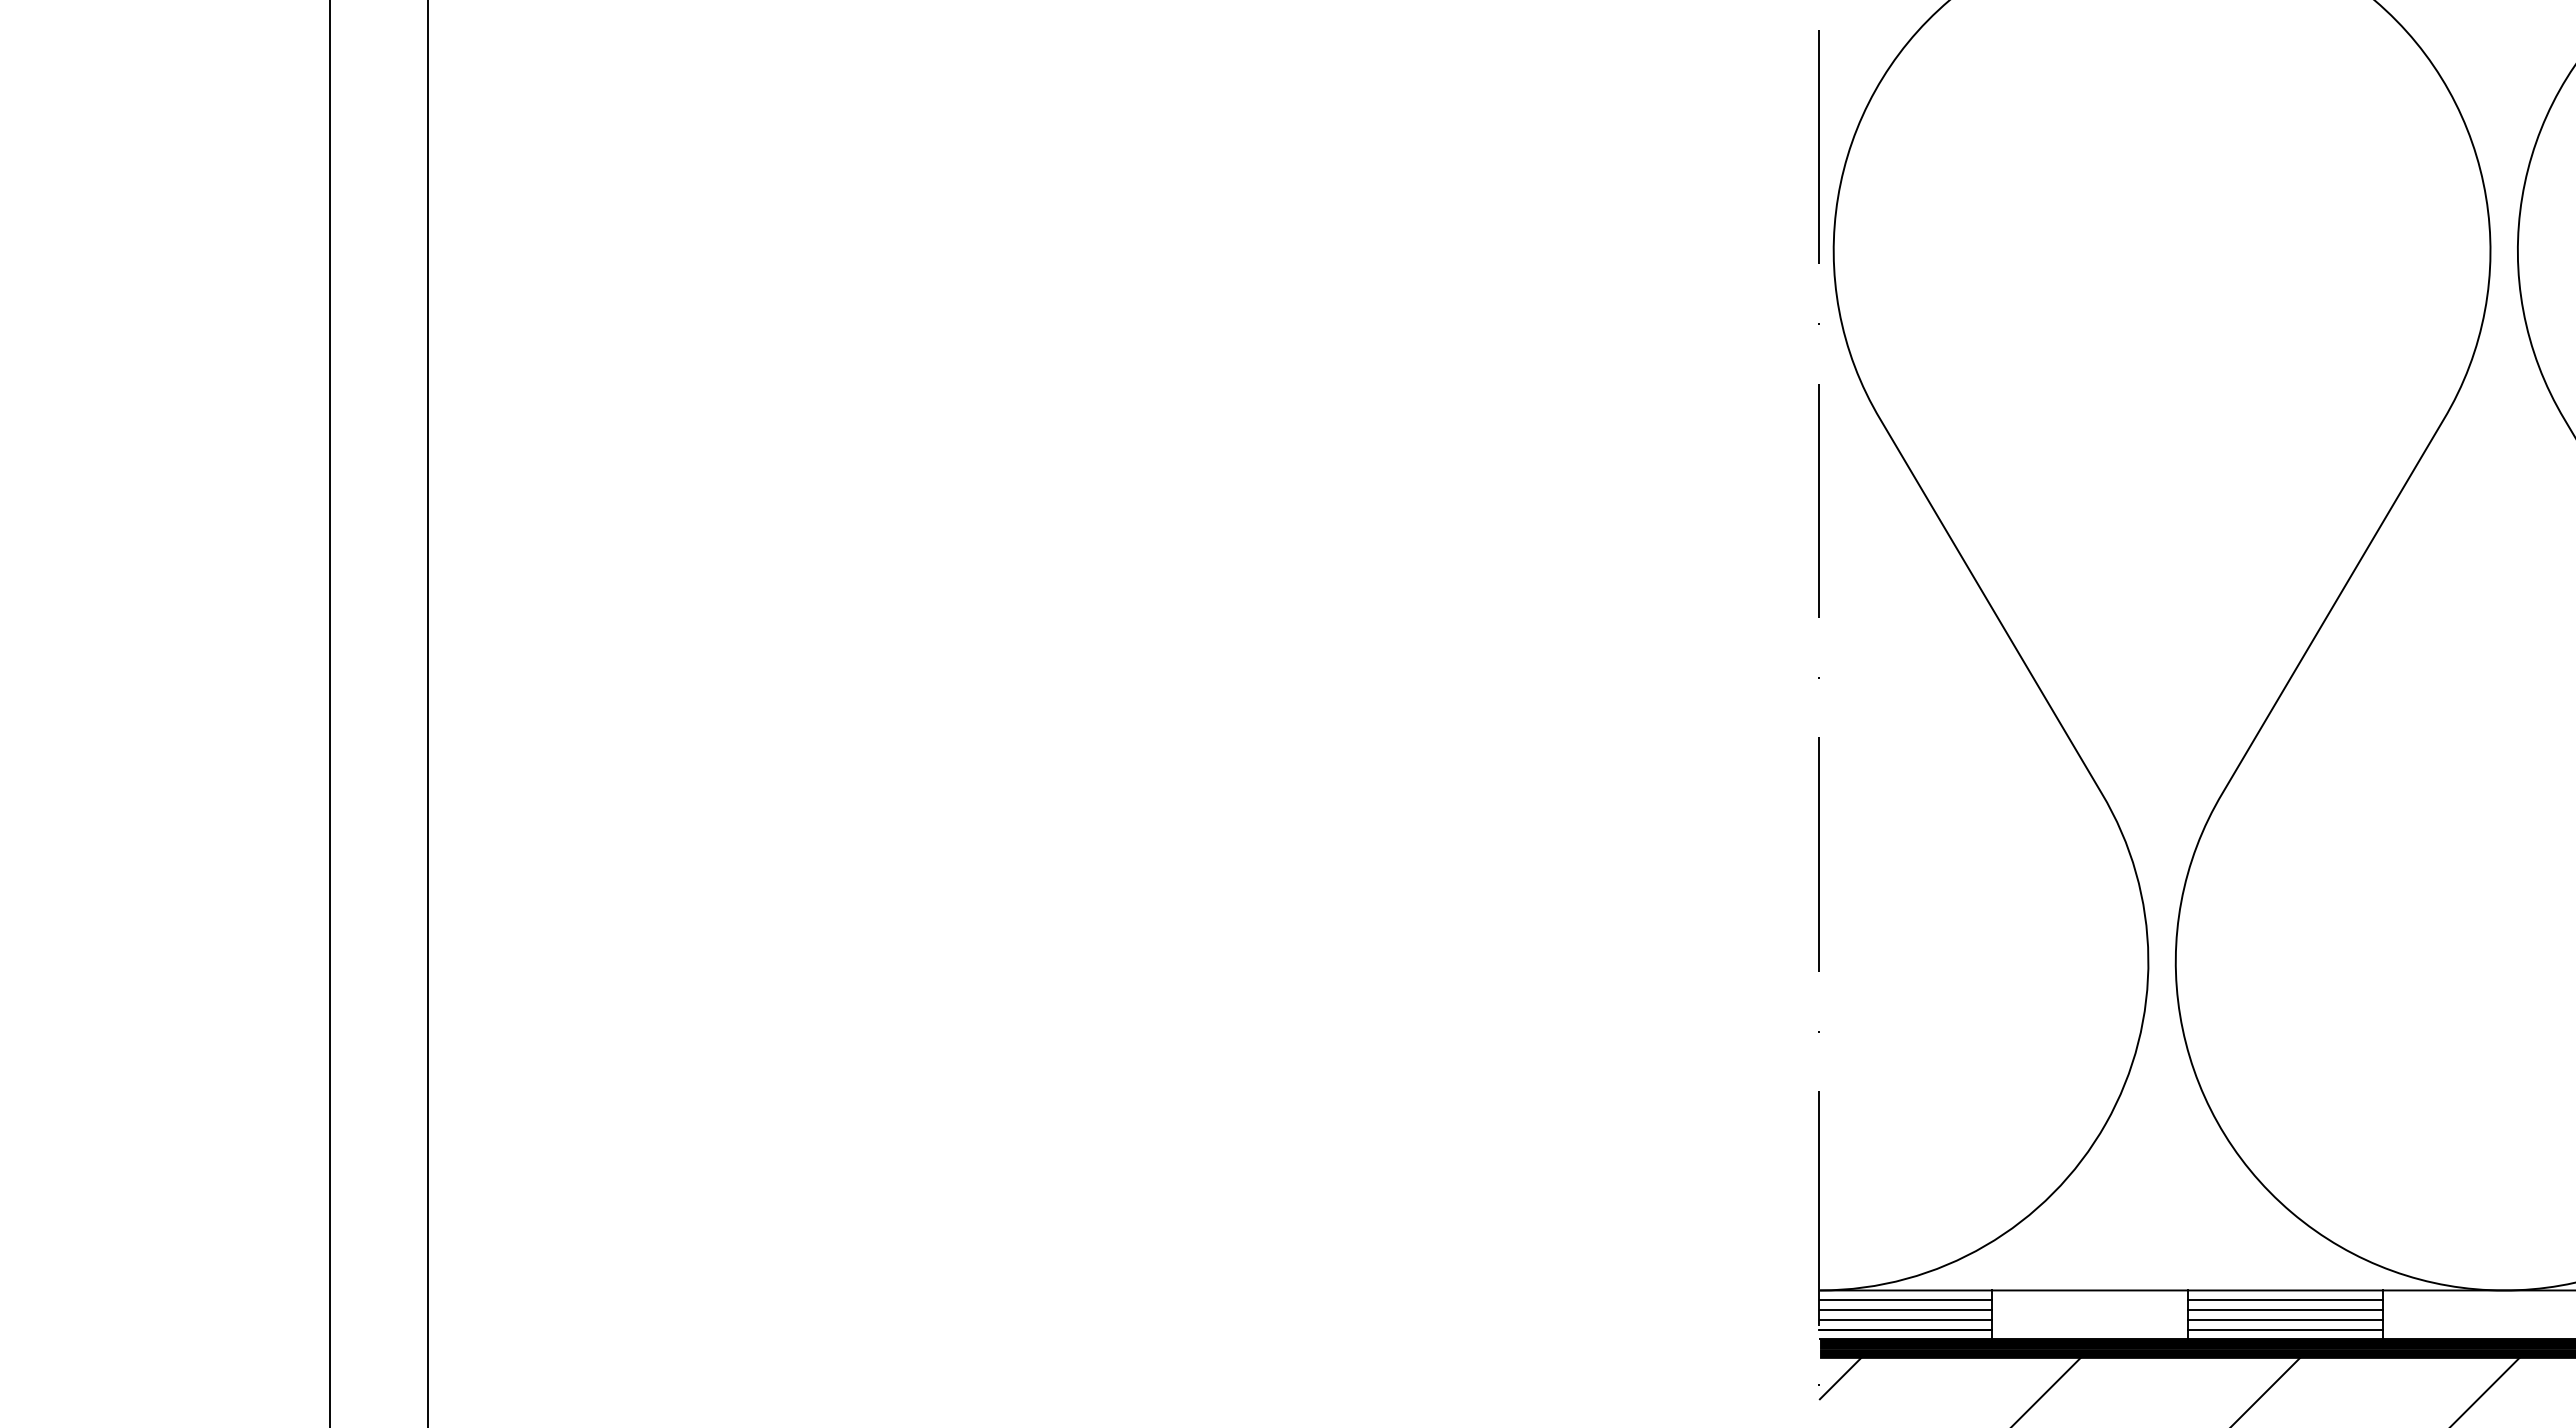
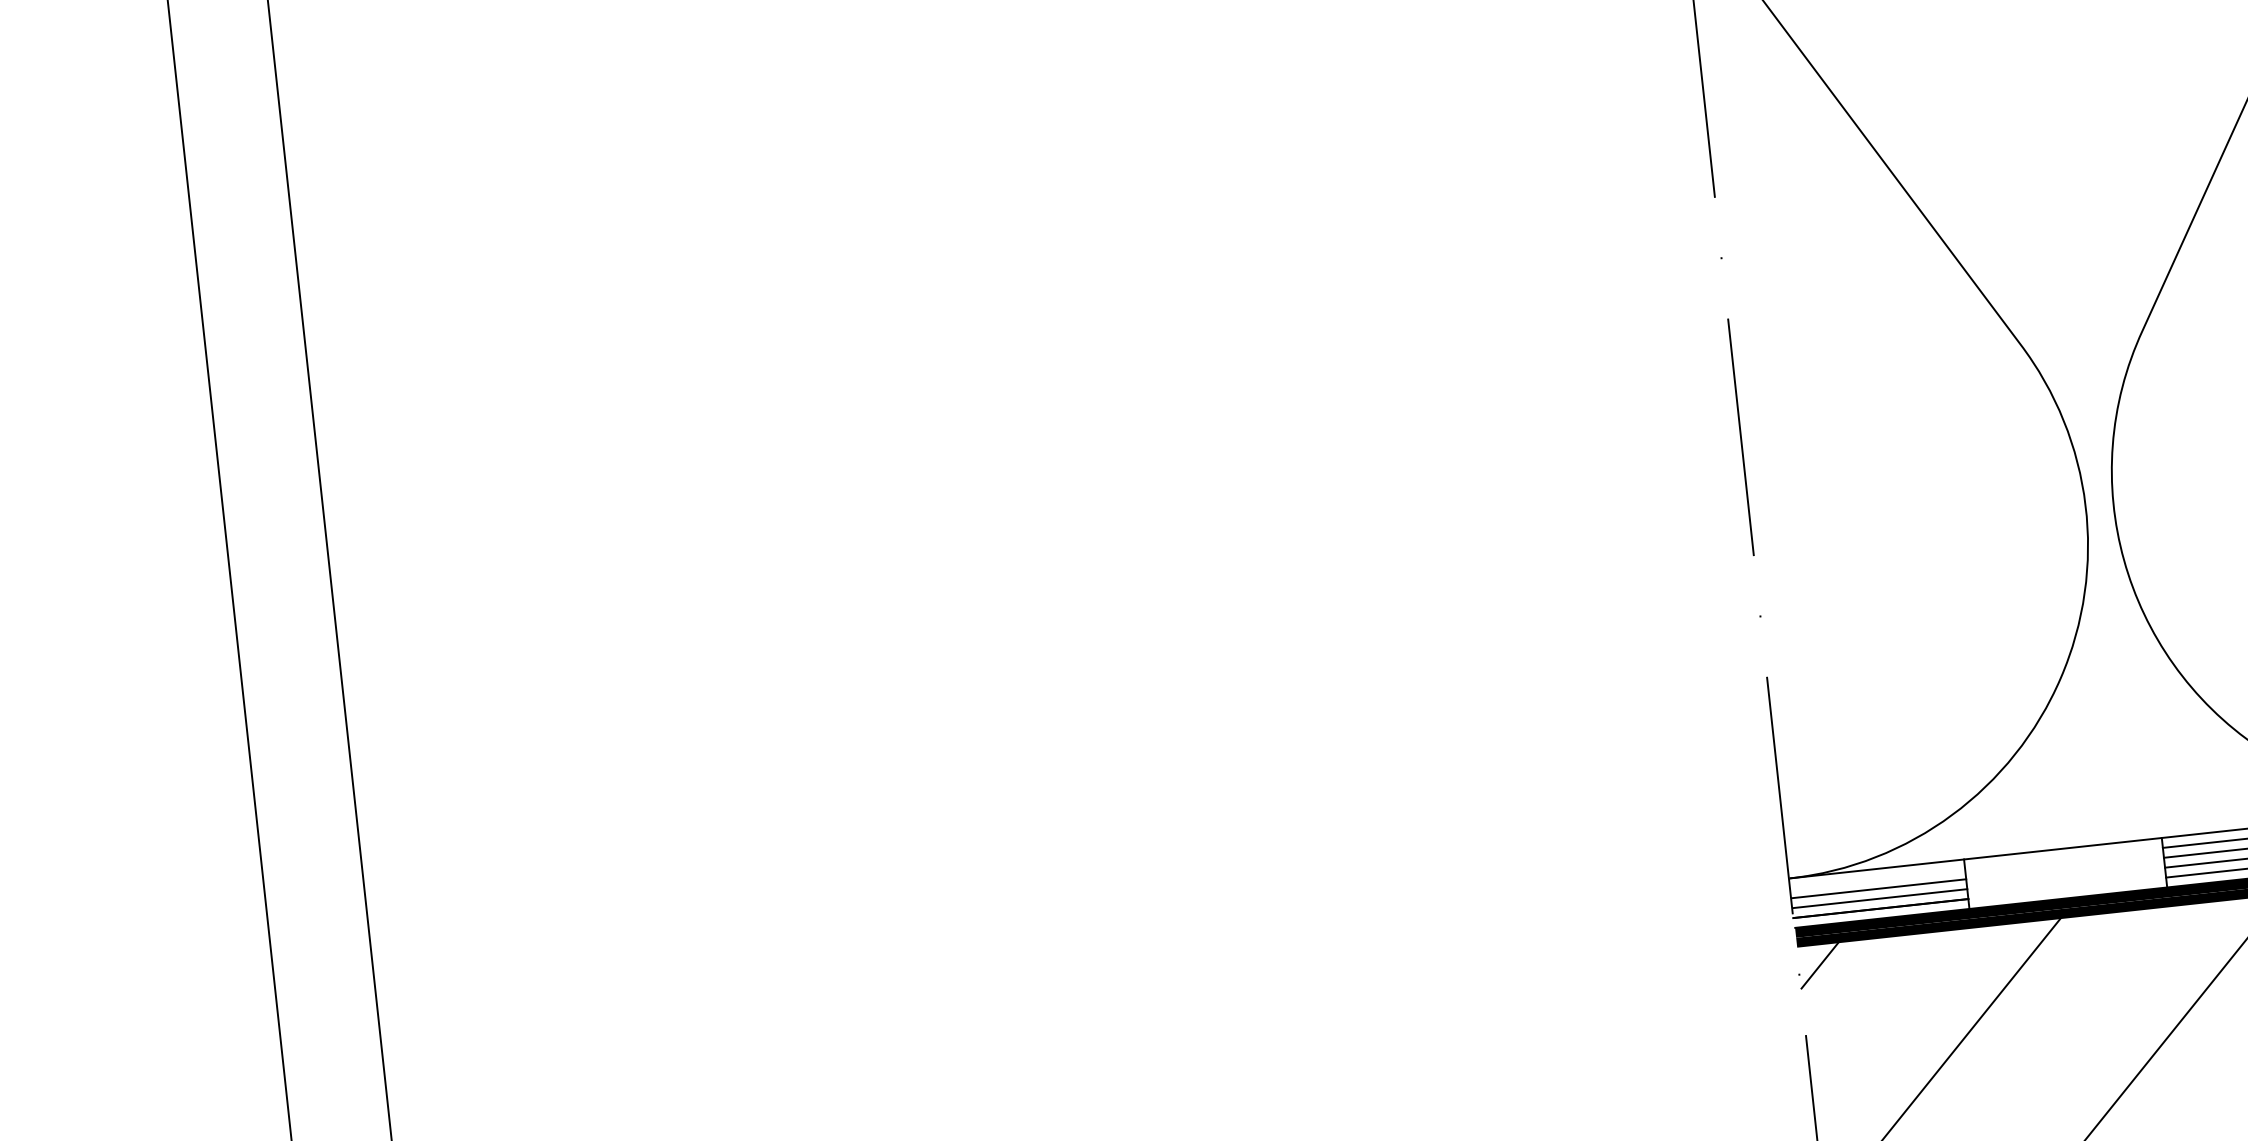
line: (1906, 1300) -> (1878, 879), removed

